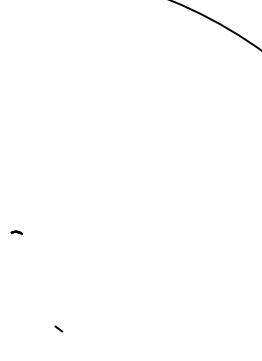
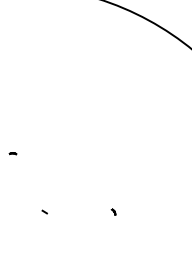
part: (166, 337) -> (113, 211), added

